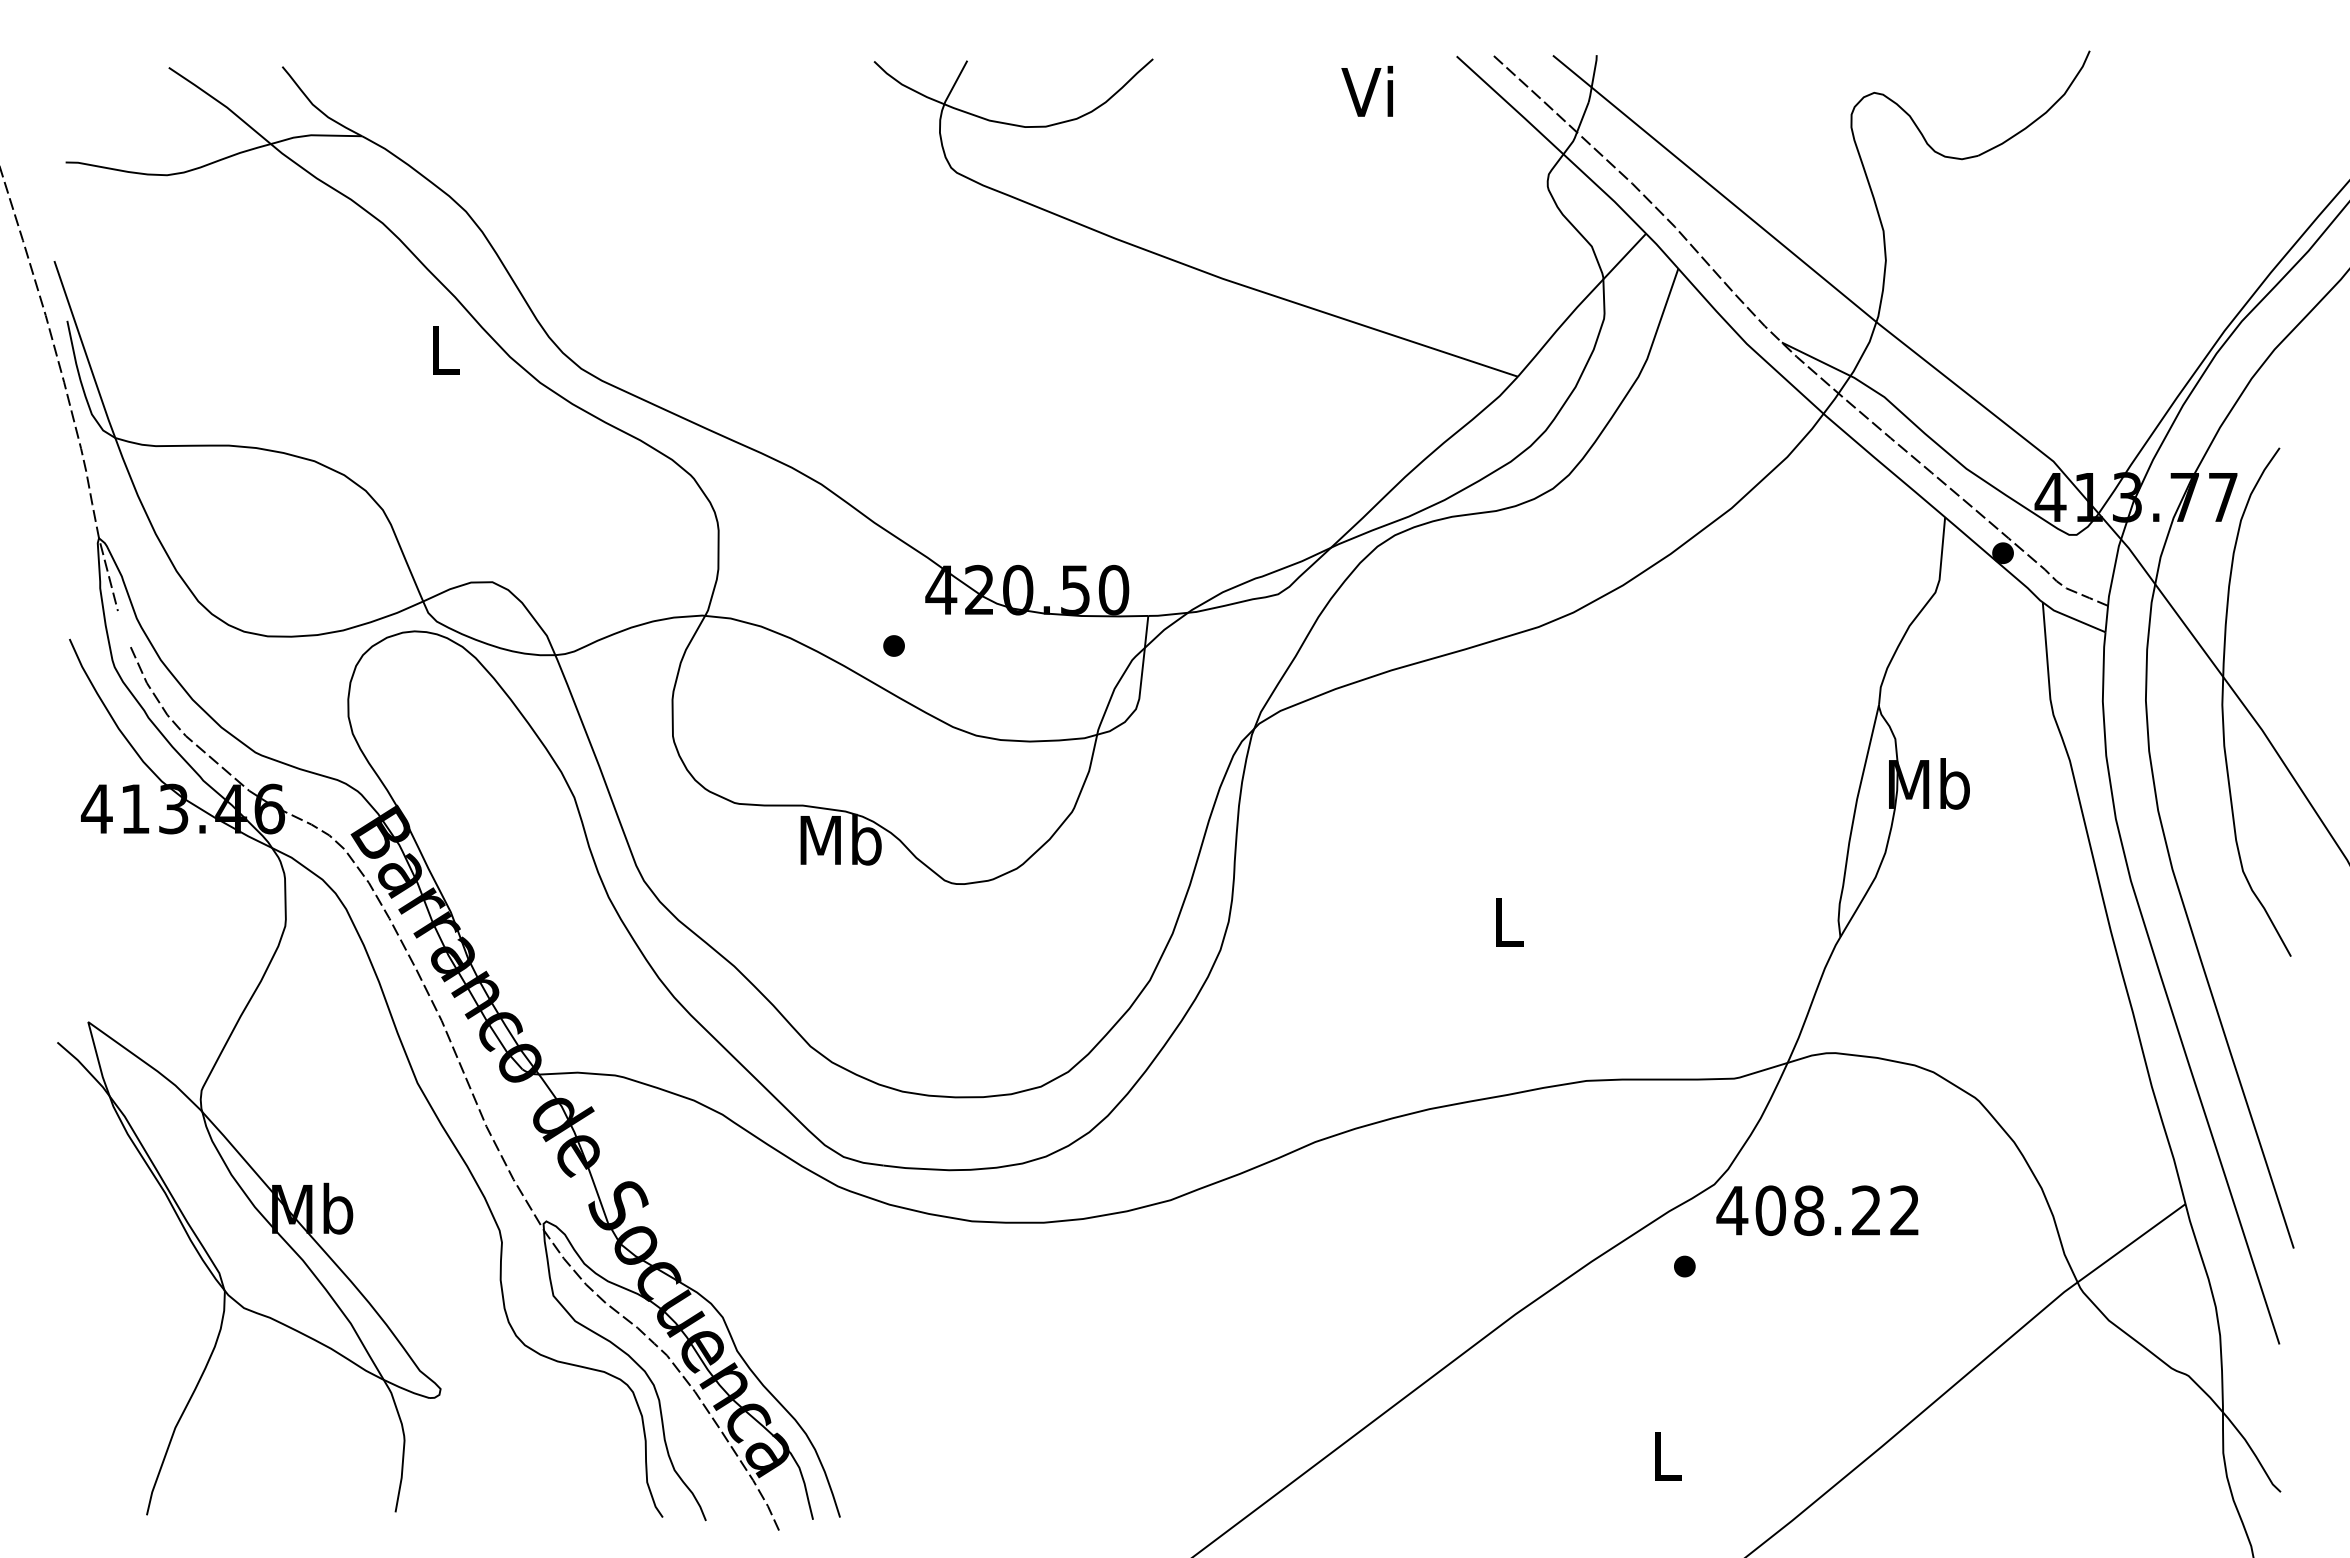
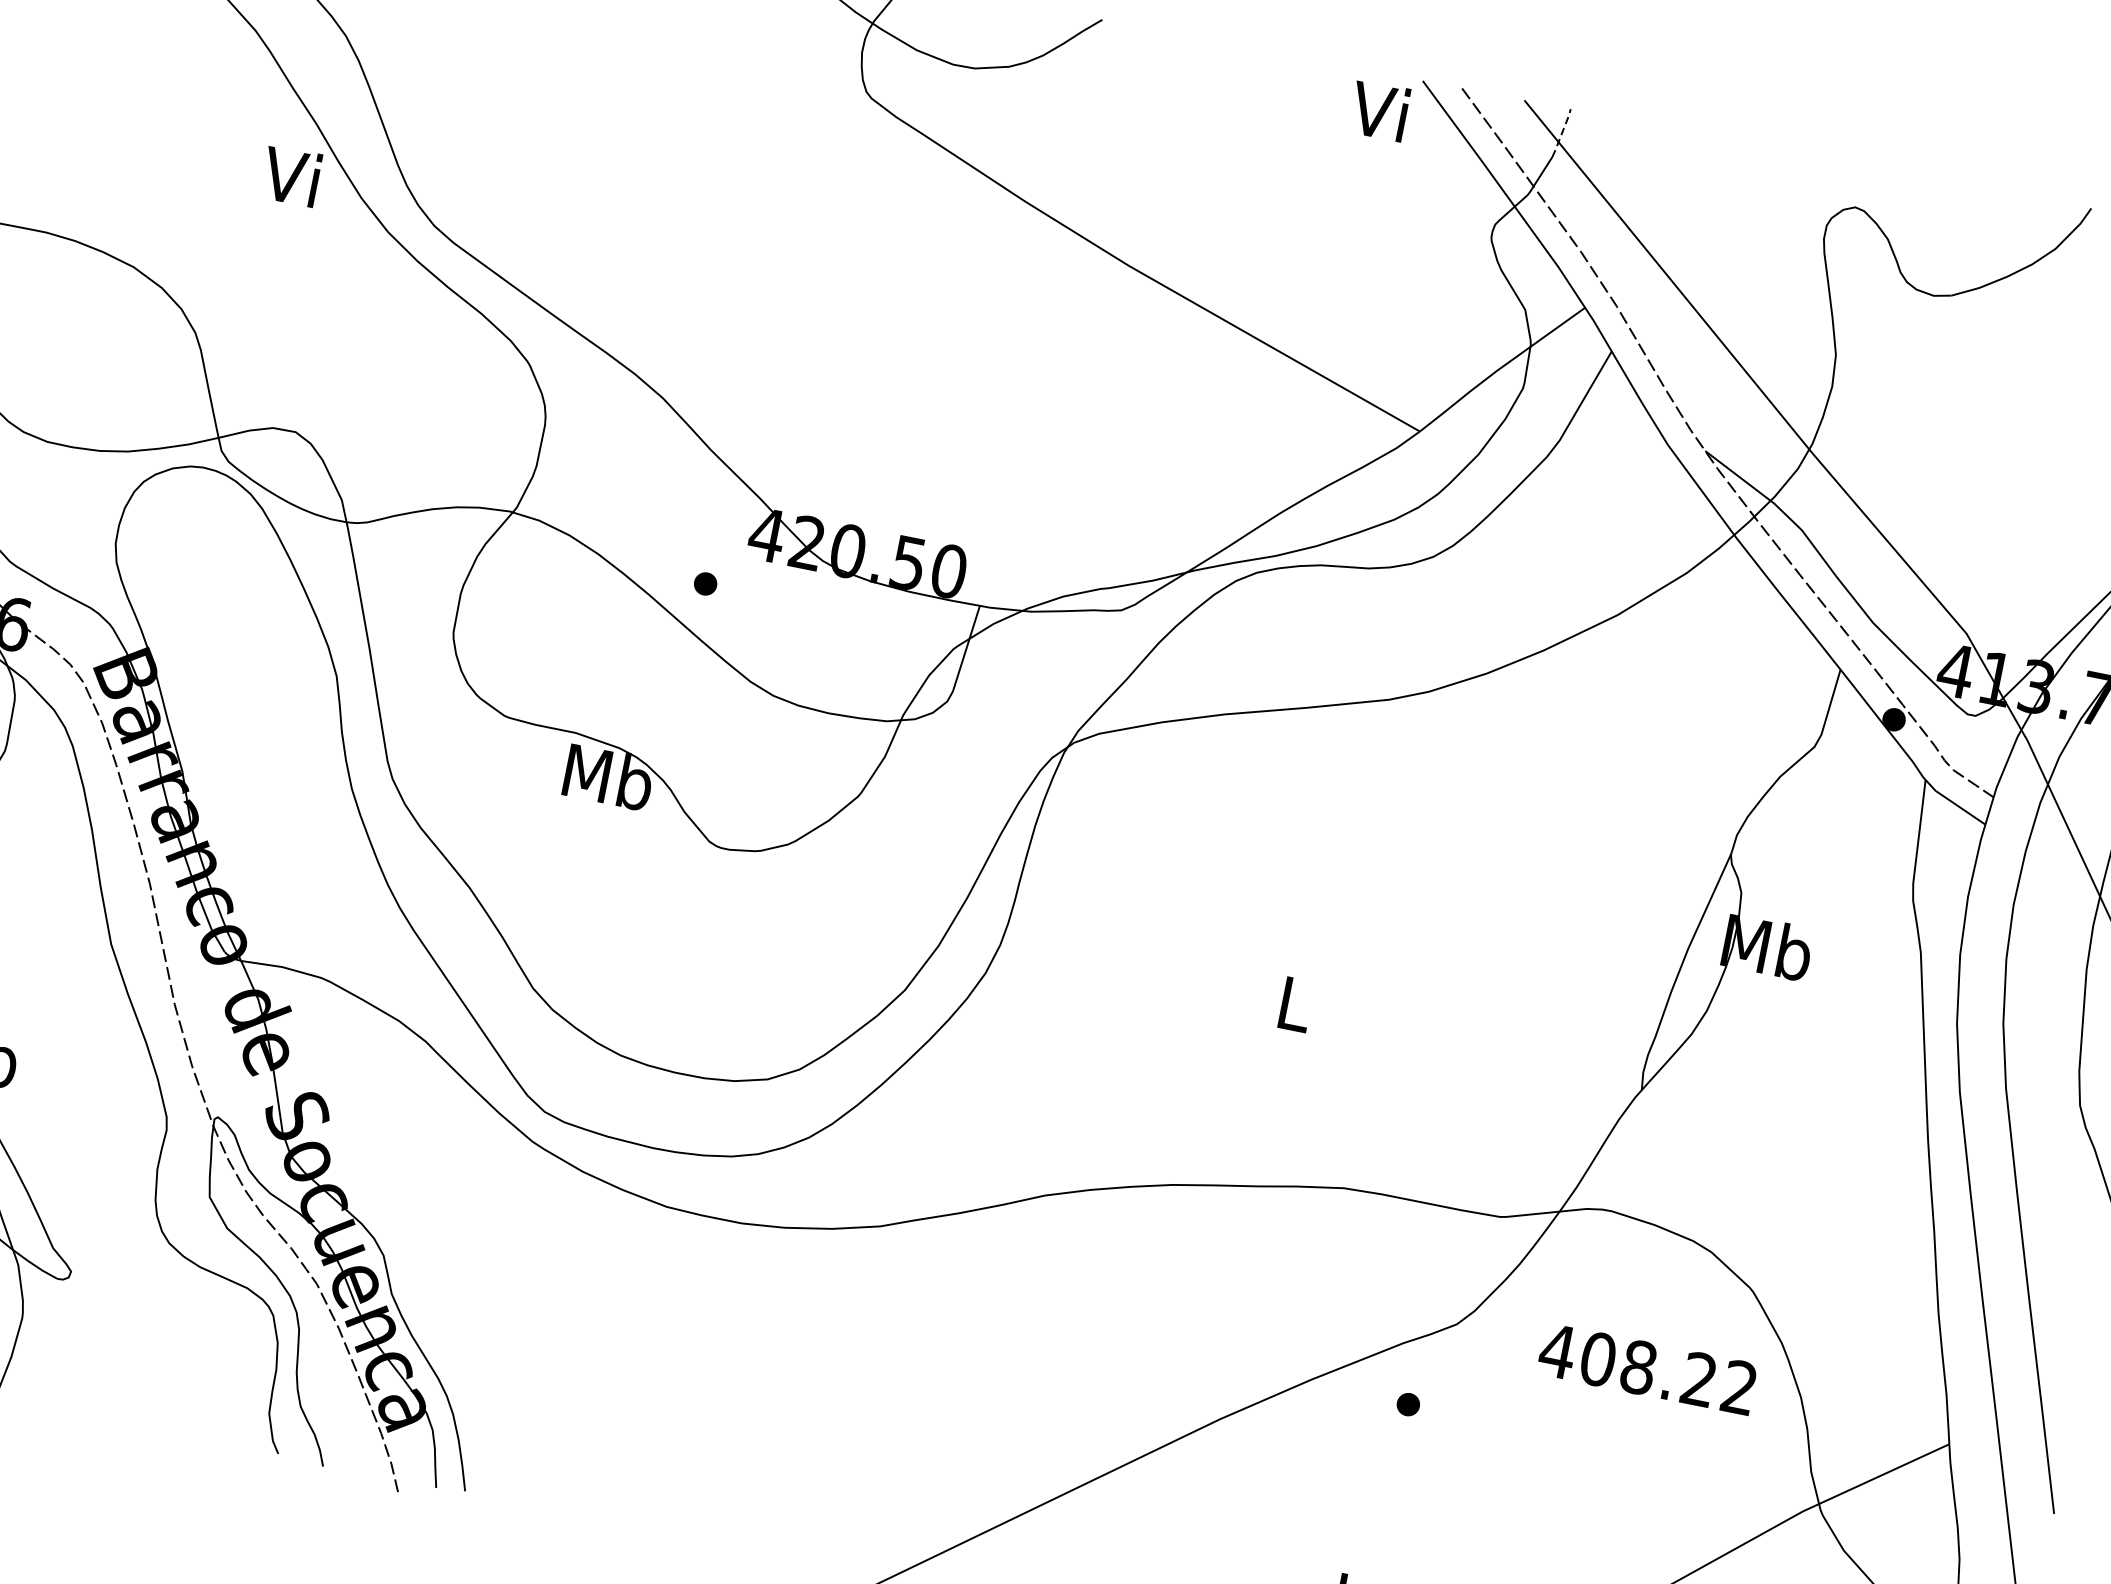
line: (1593, 78) -> (1562, 133), solid -> dashed
text: (1366, 91) -> (1378, 110), moved
text: (441, 348) -> (291, 175), L -> Vi
text: (1817, 1210) -> (1647, 1369), moved

